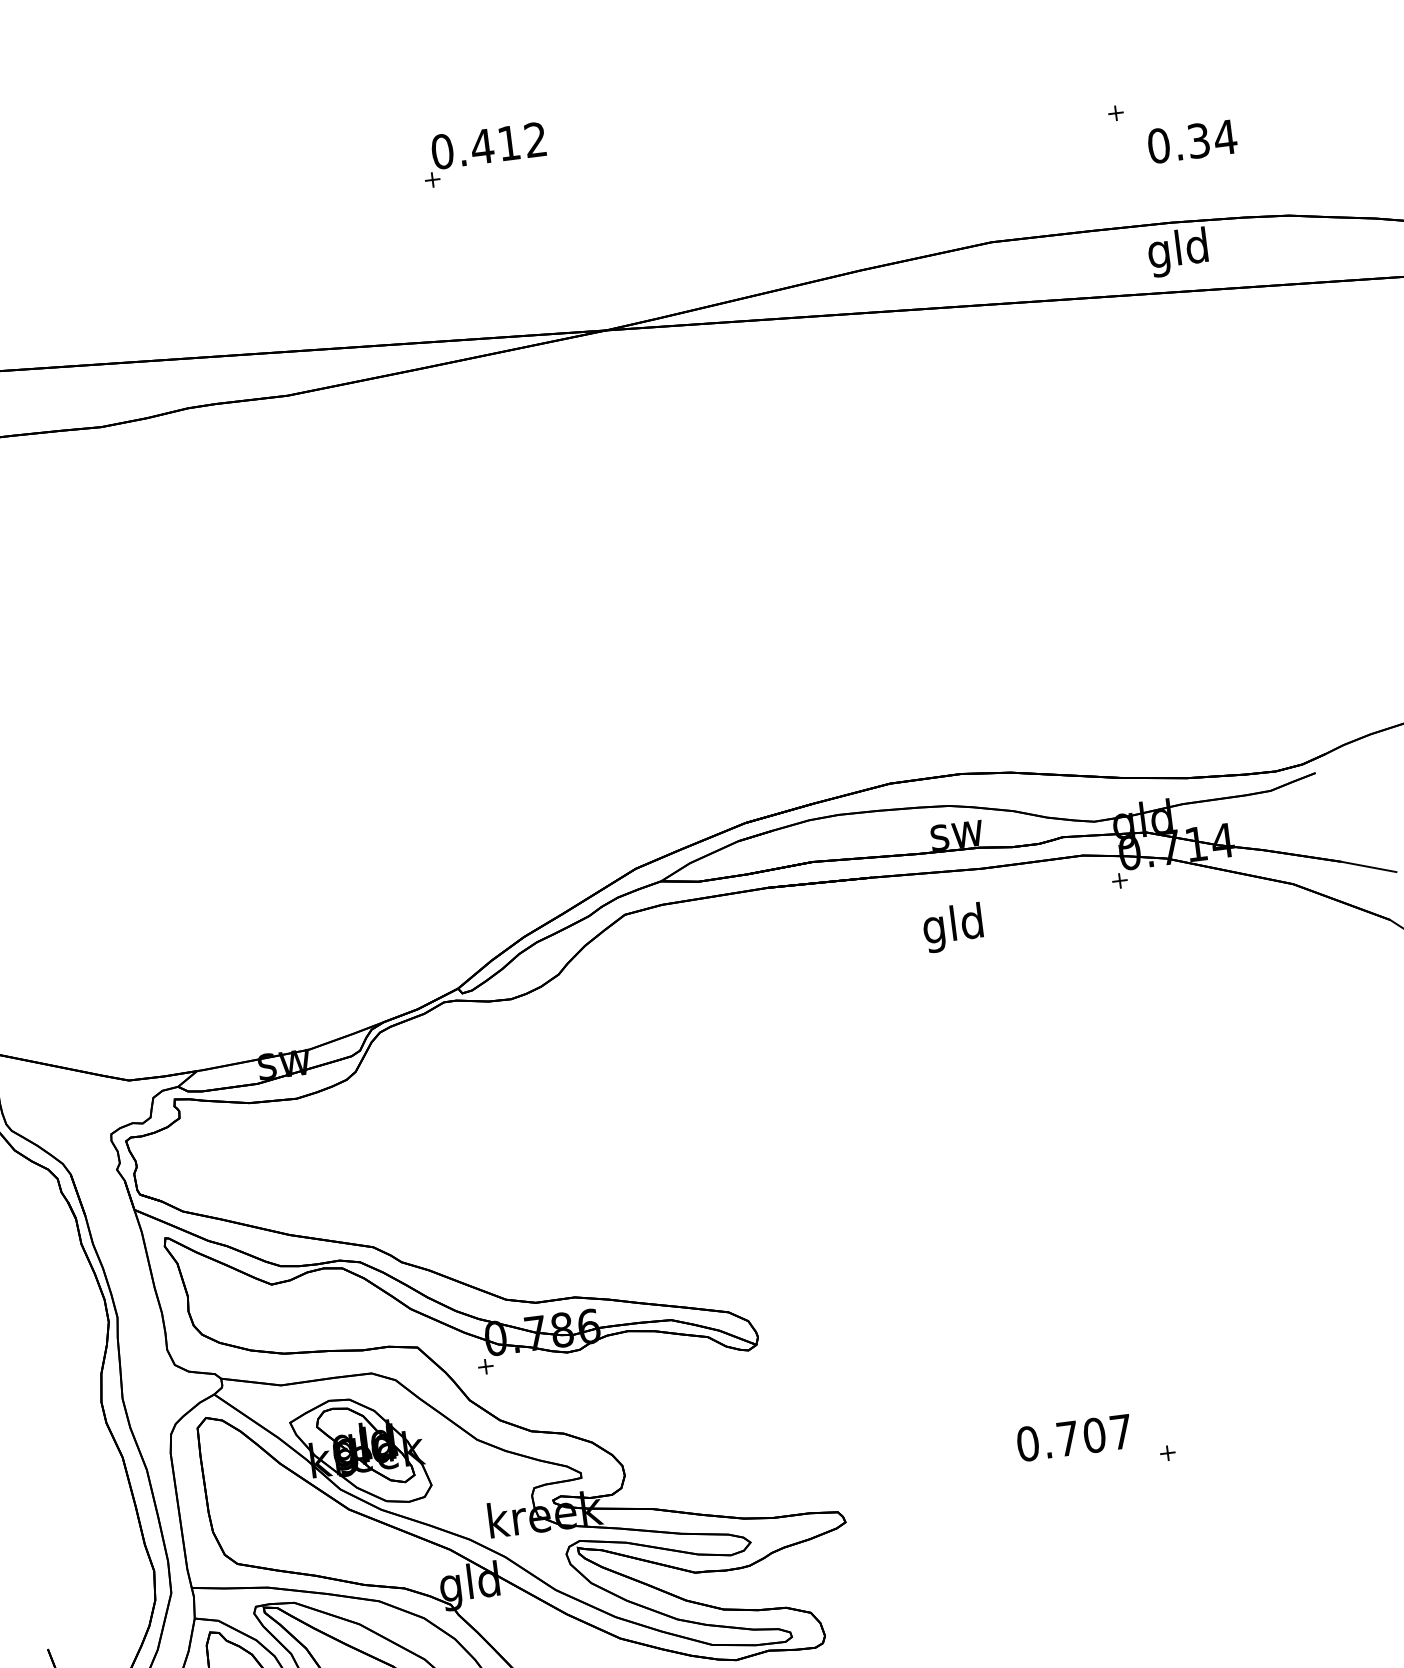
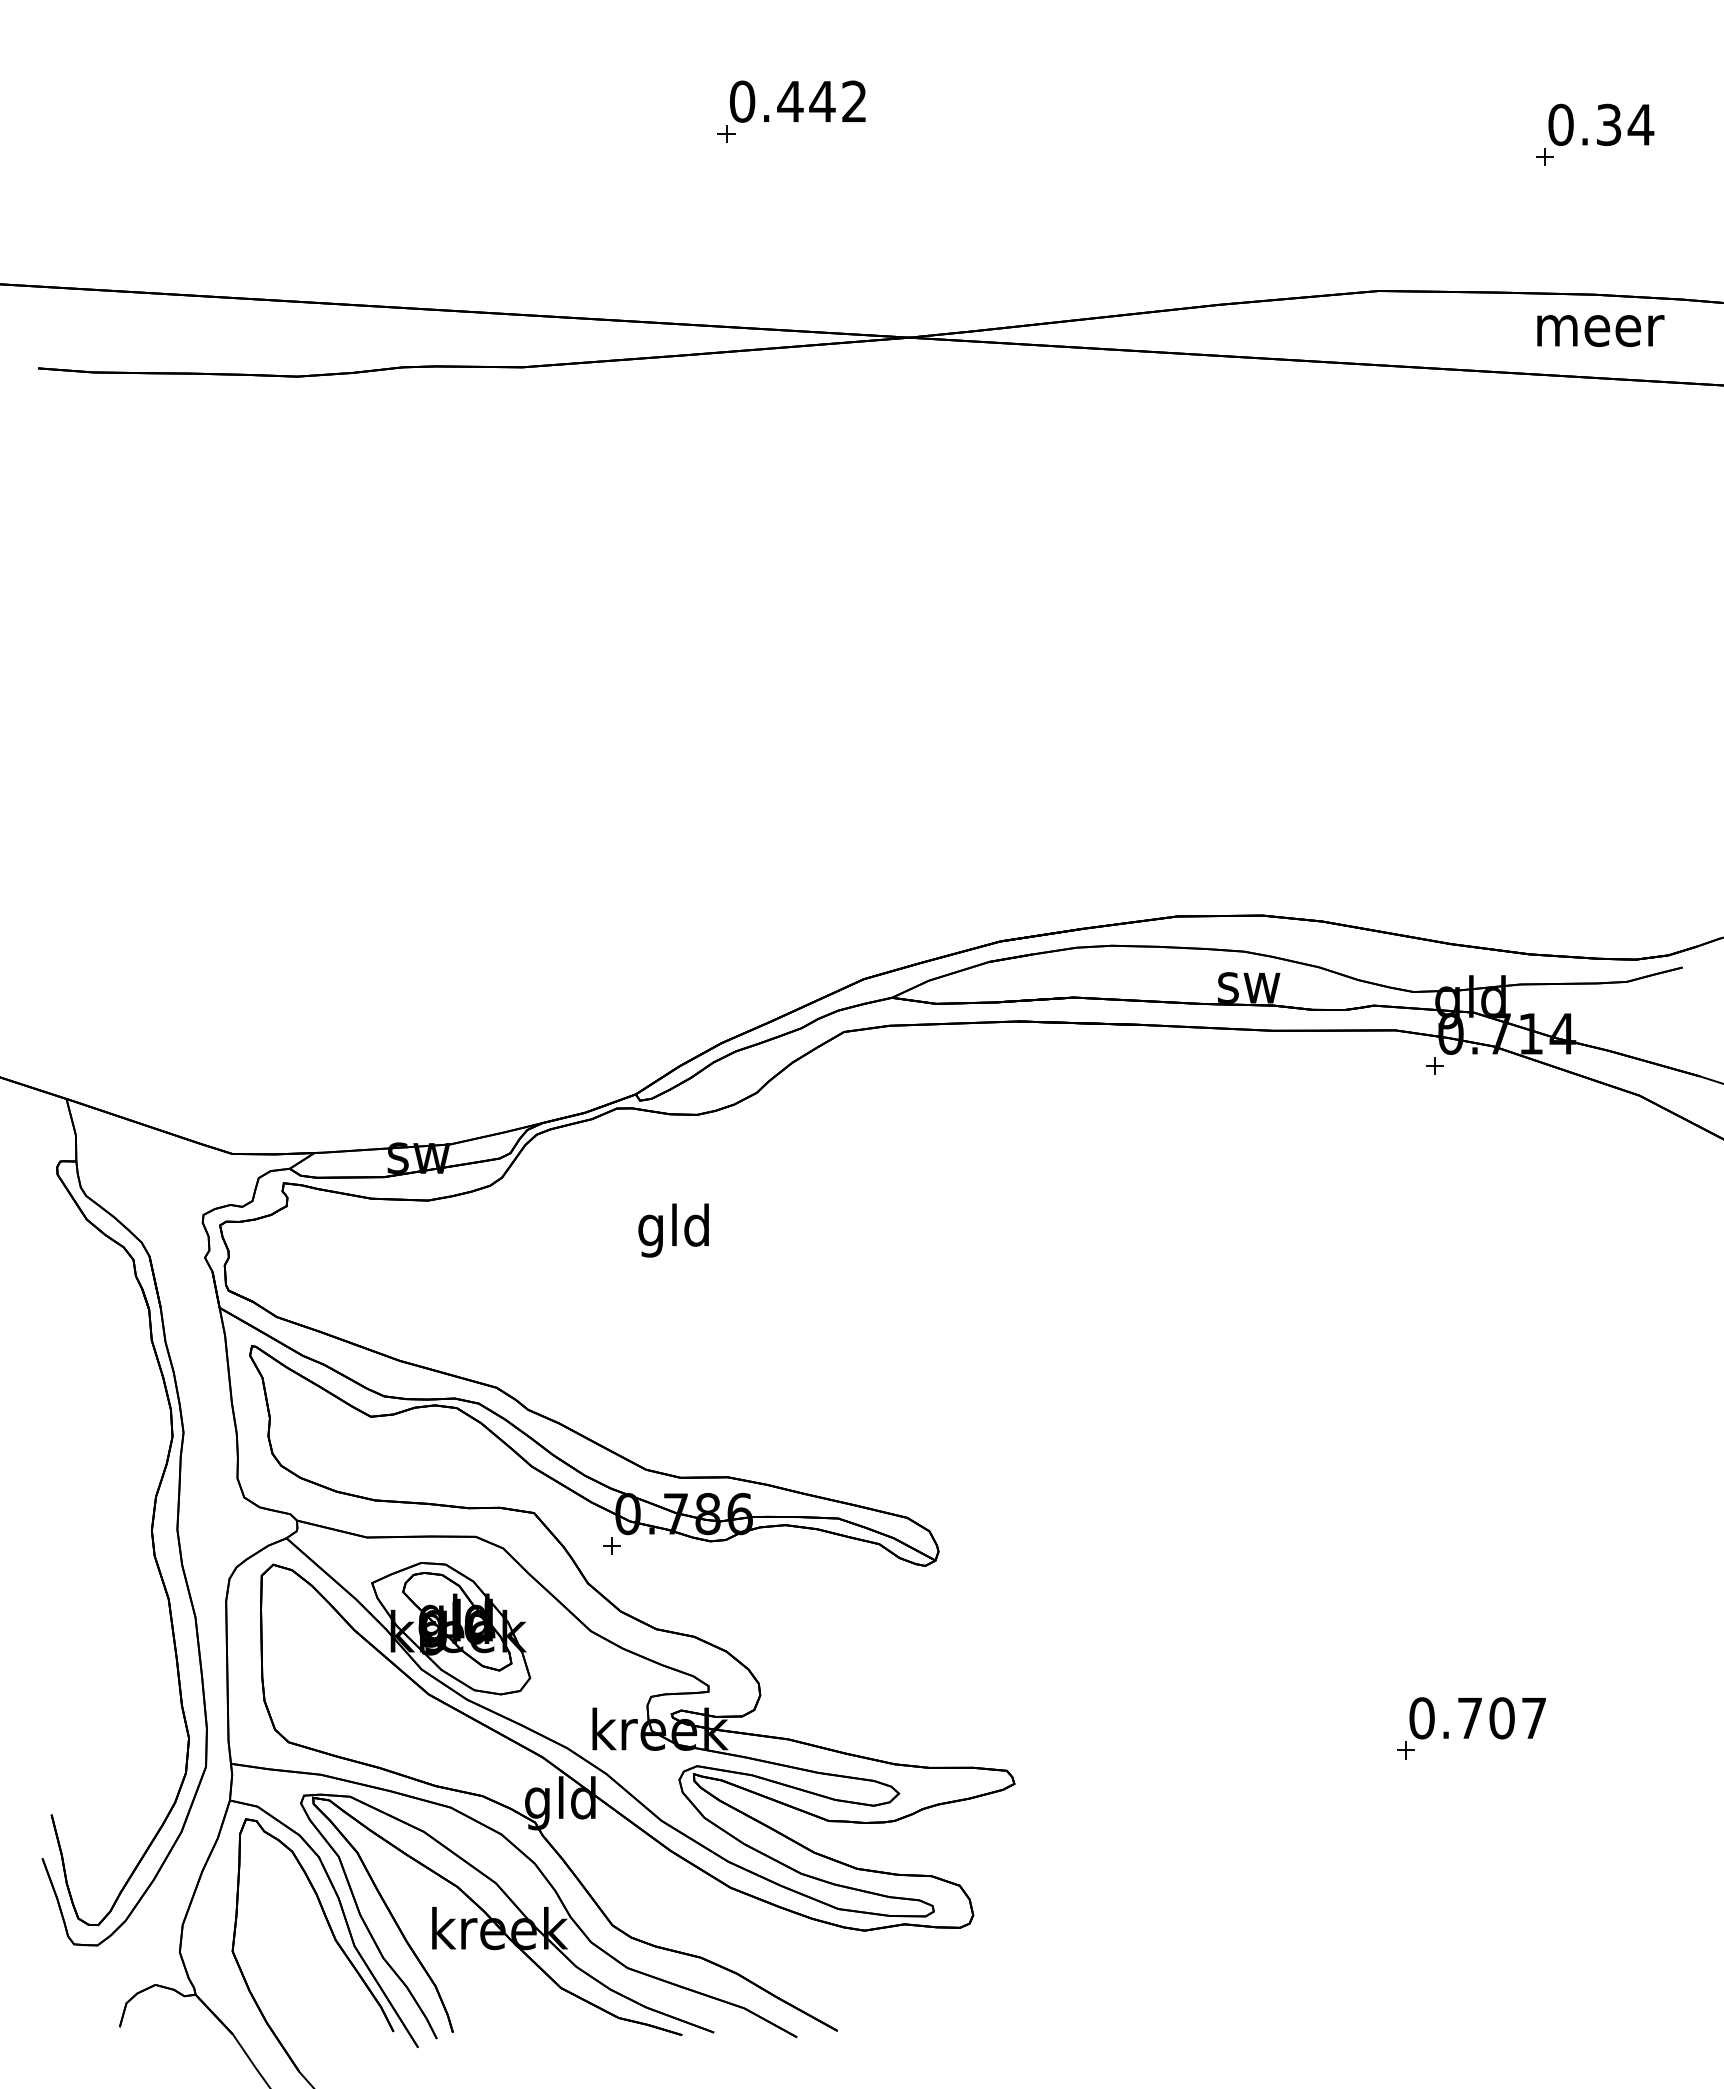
text: (1192, 141) -> (1601, 124), moved
text: (509, 143) -> (822, 101), 0.412 -> 0.442
text: (1180, 251) -> (1600, 330), gld -> meer
text: (953, 927) -> (673, 1230), moved
text: (1074, 1438) -> (1477, 1718), moved

